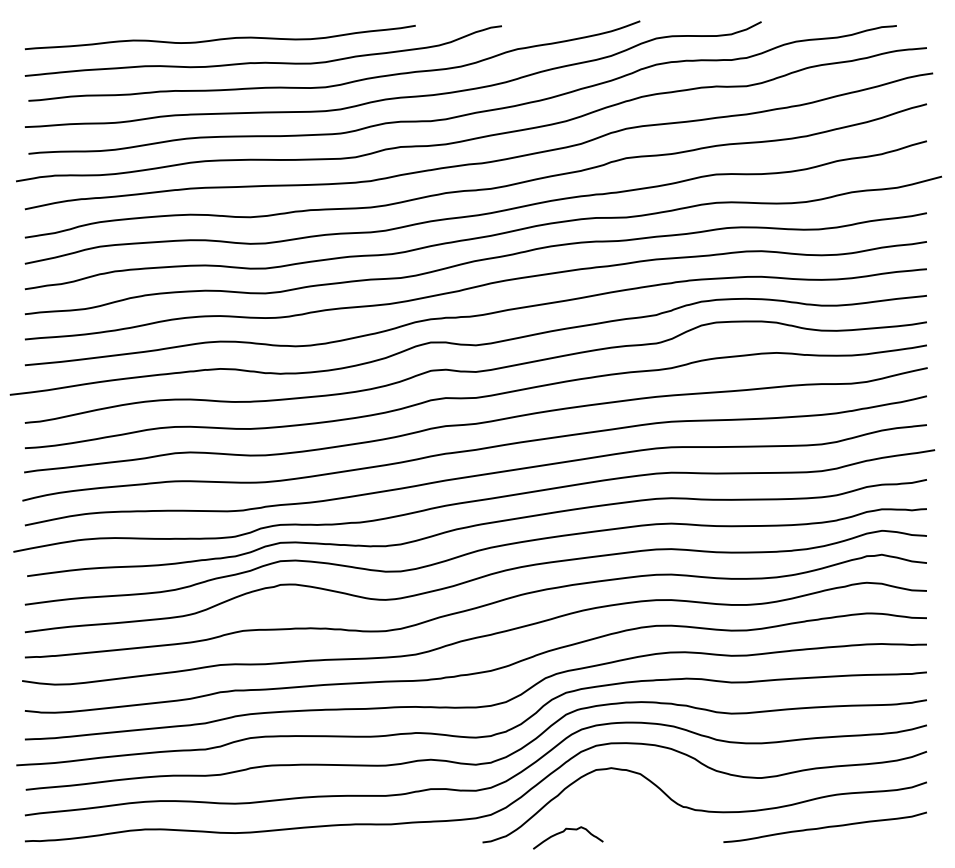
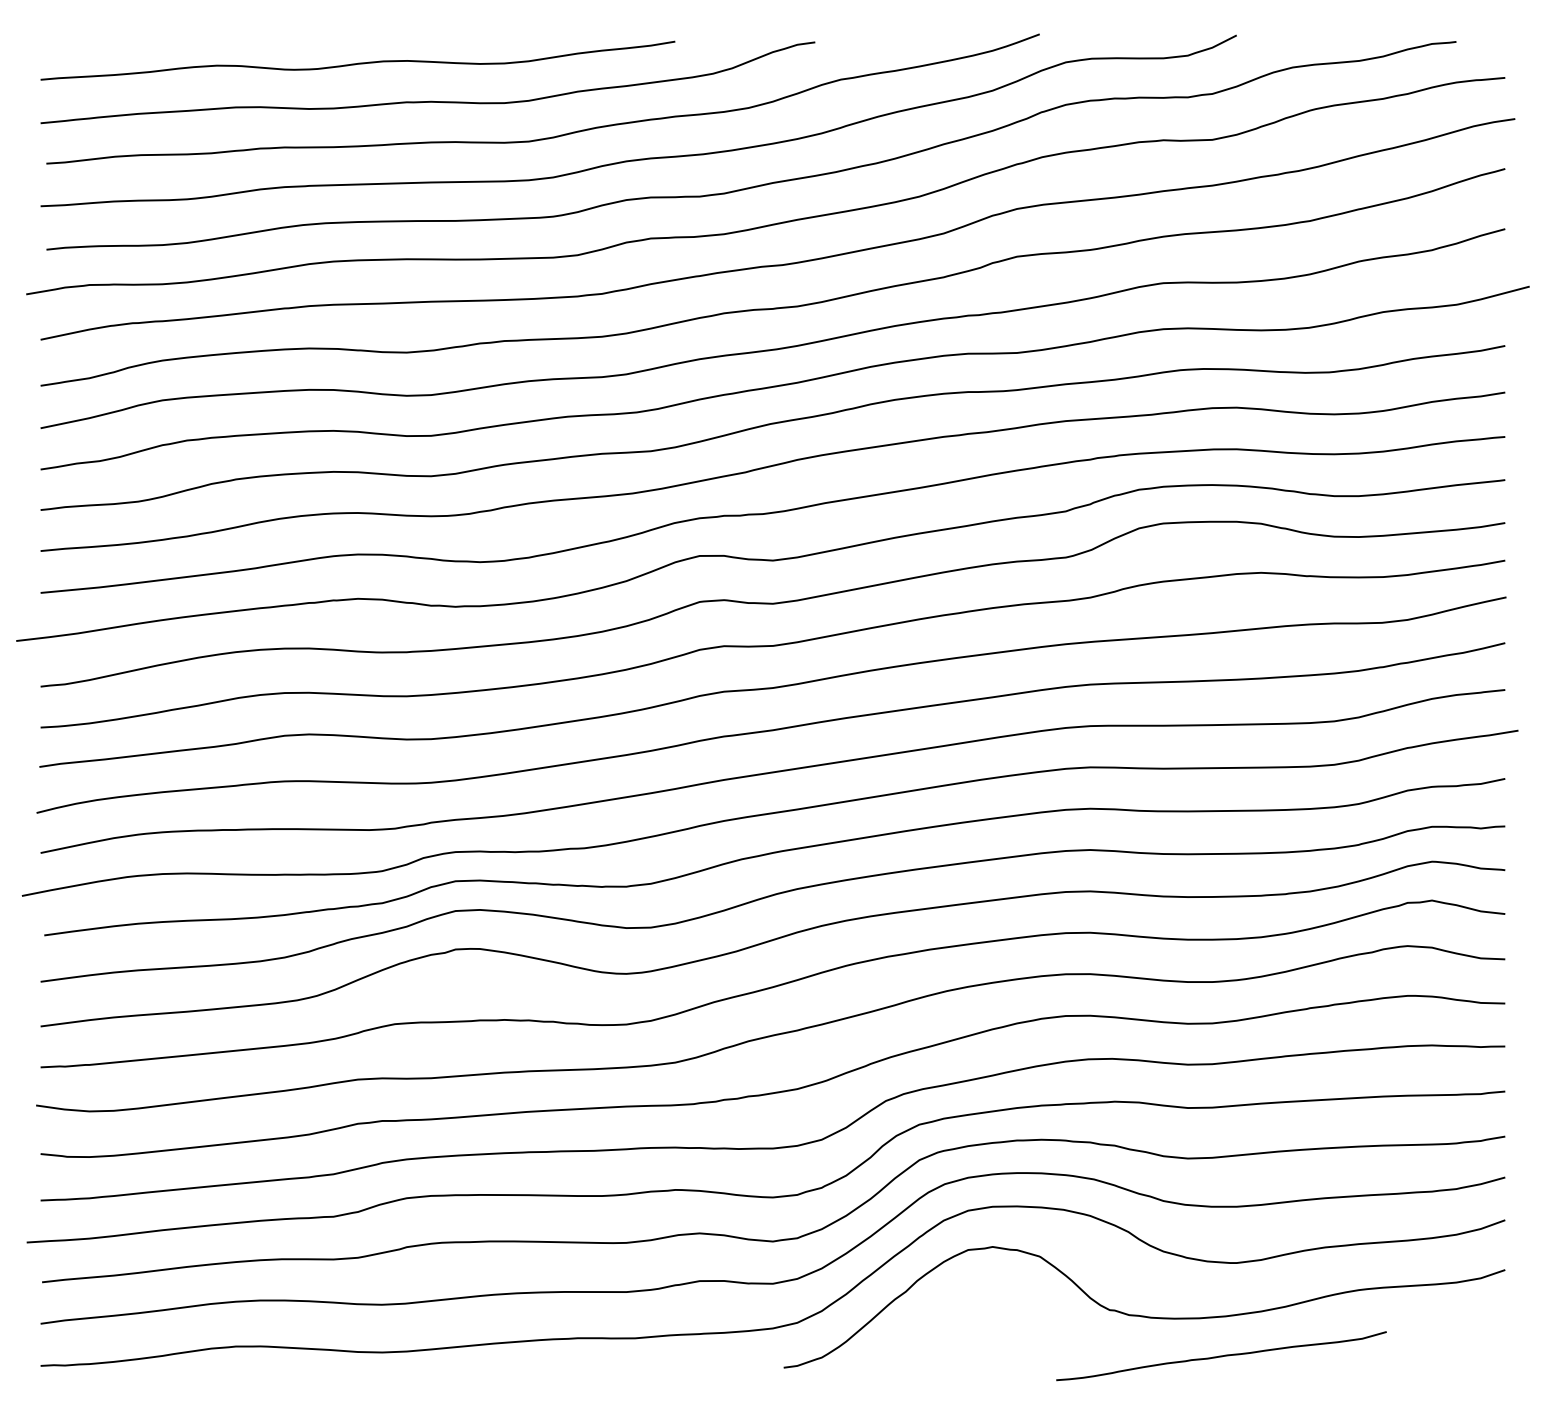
curve: (824, 826) -> (1220, 1354), moved
curve: (563, 832) -> (915, 1351), removed

